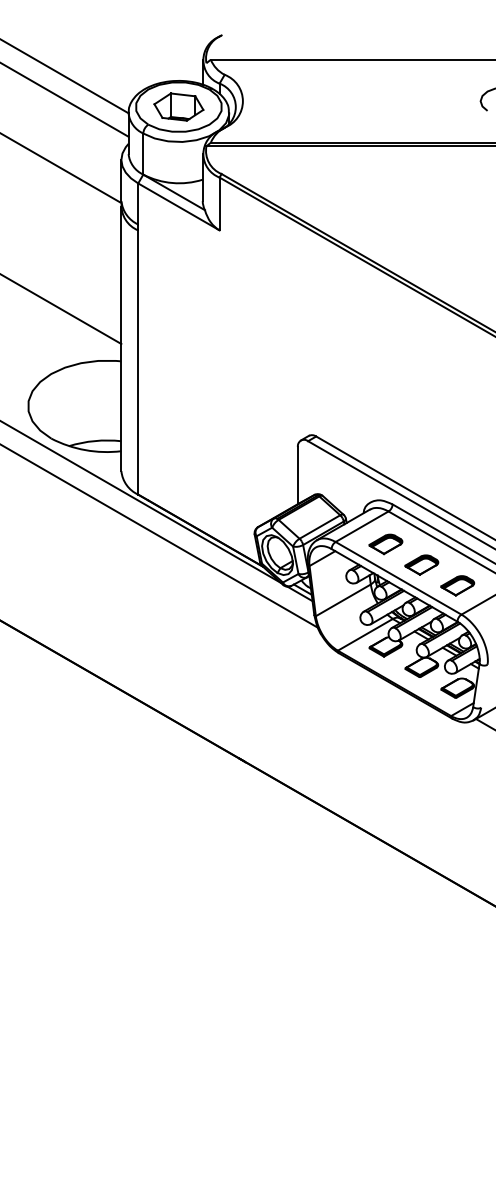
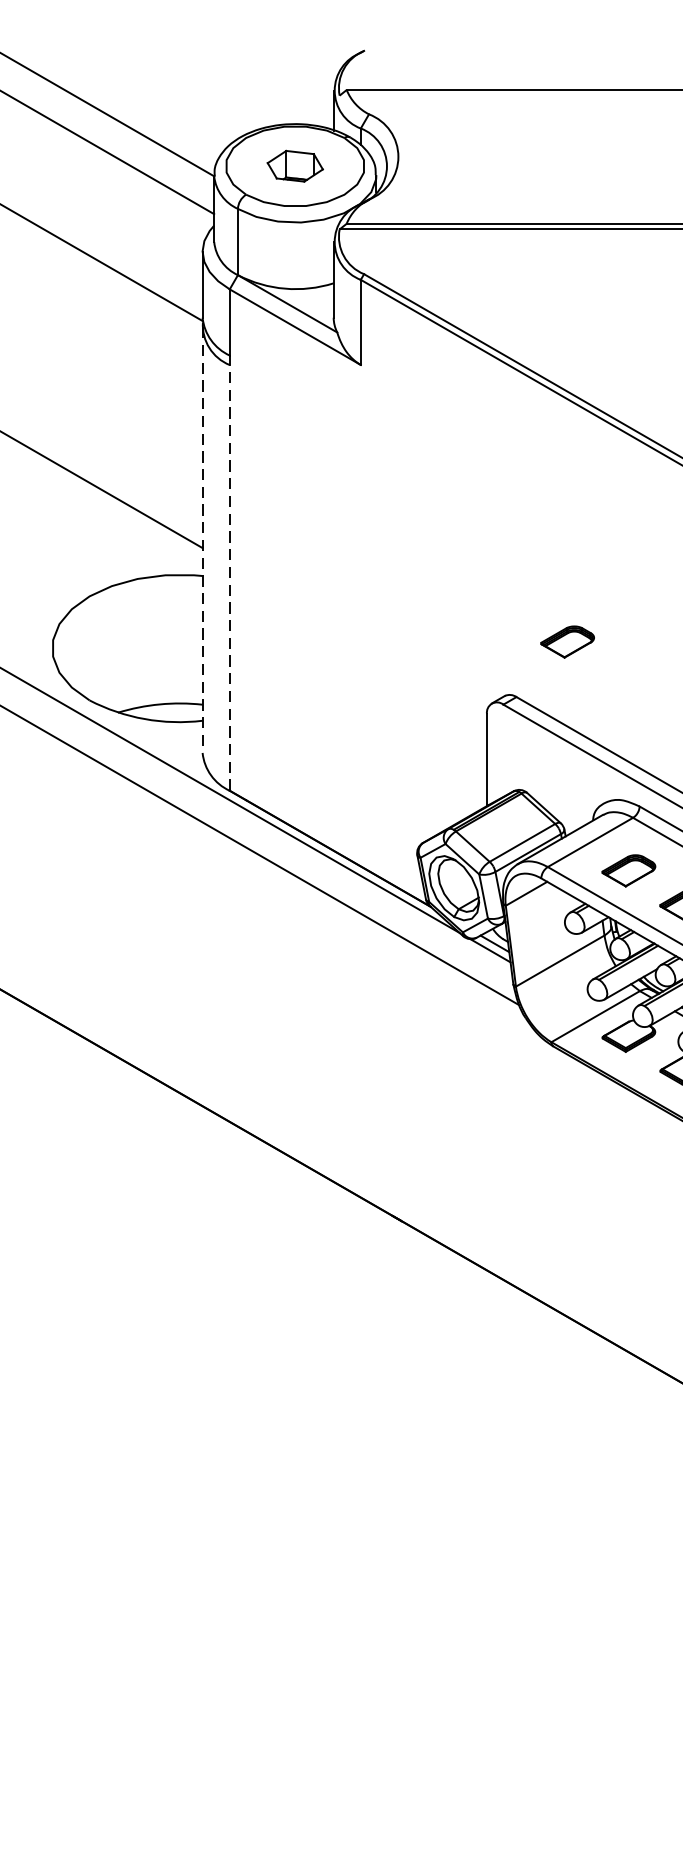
part: (178, 106) -> (294, 165), size x0.7
line: (121, 339) -> (202, 540), solid -> dashed
line: (138, 362) -> (230, 577), solid -> dashed
part: (347, 402) -> (566, 642), added

